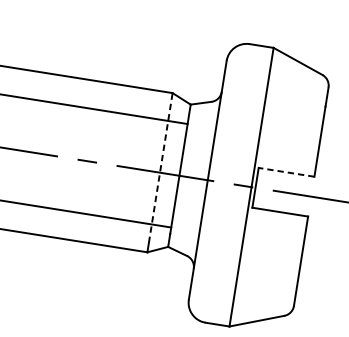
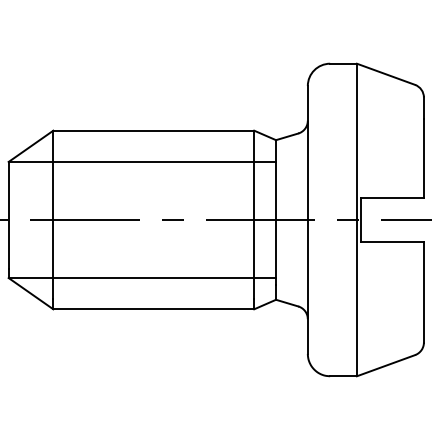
line: (161, 167) -> (254, 214), dashed -> solid
line: (286, 172) -> (392, 197), dashed -> solid

